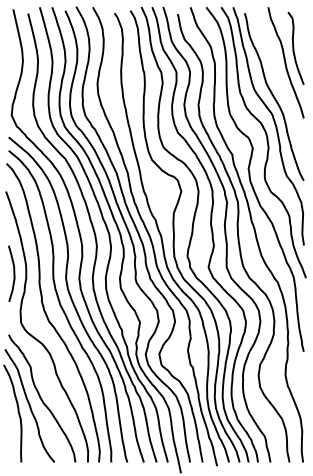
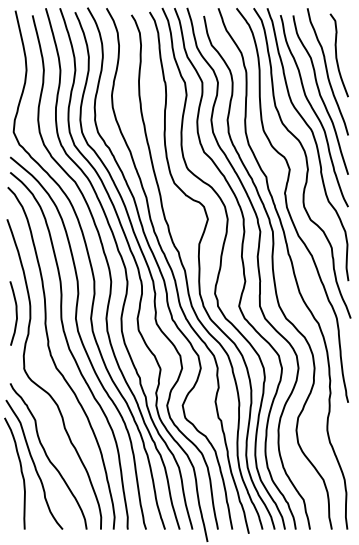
curve: (279, 82) -> (320, 94), added

